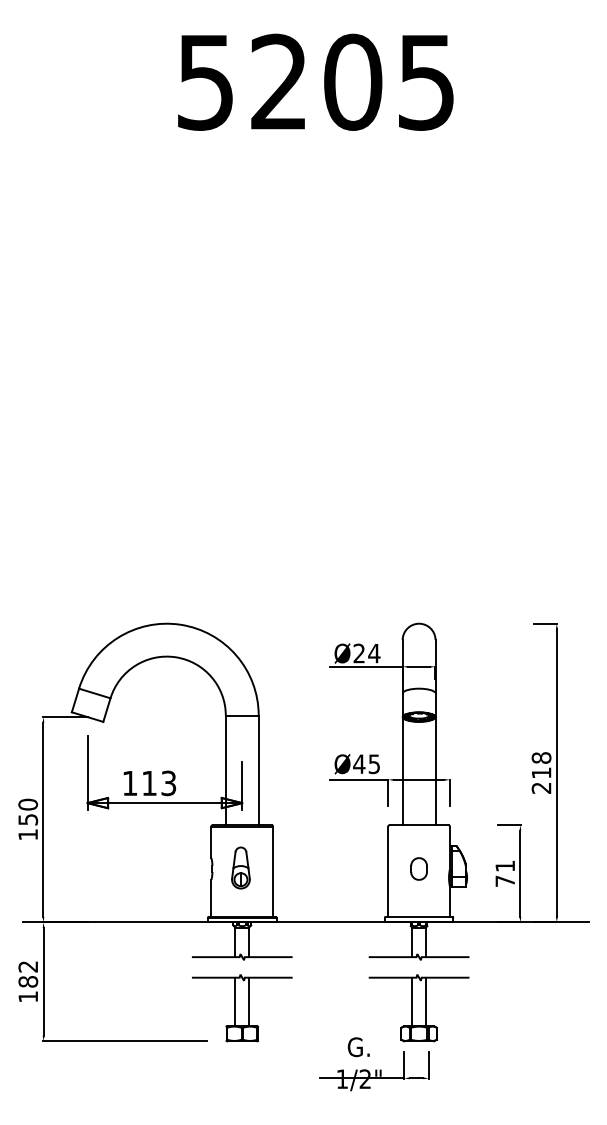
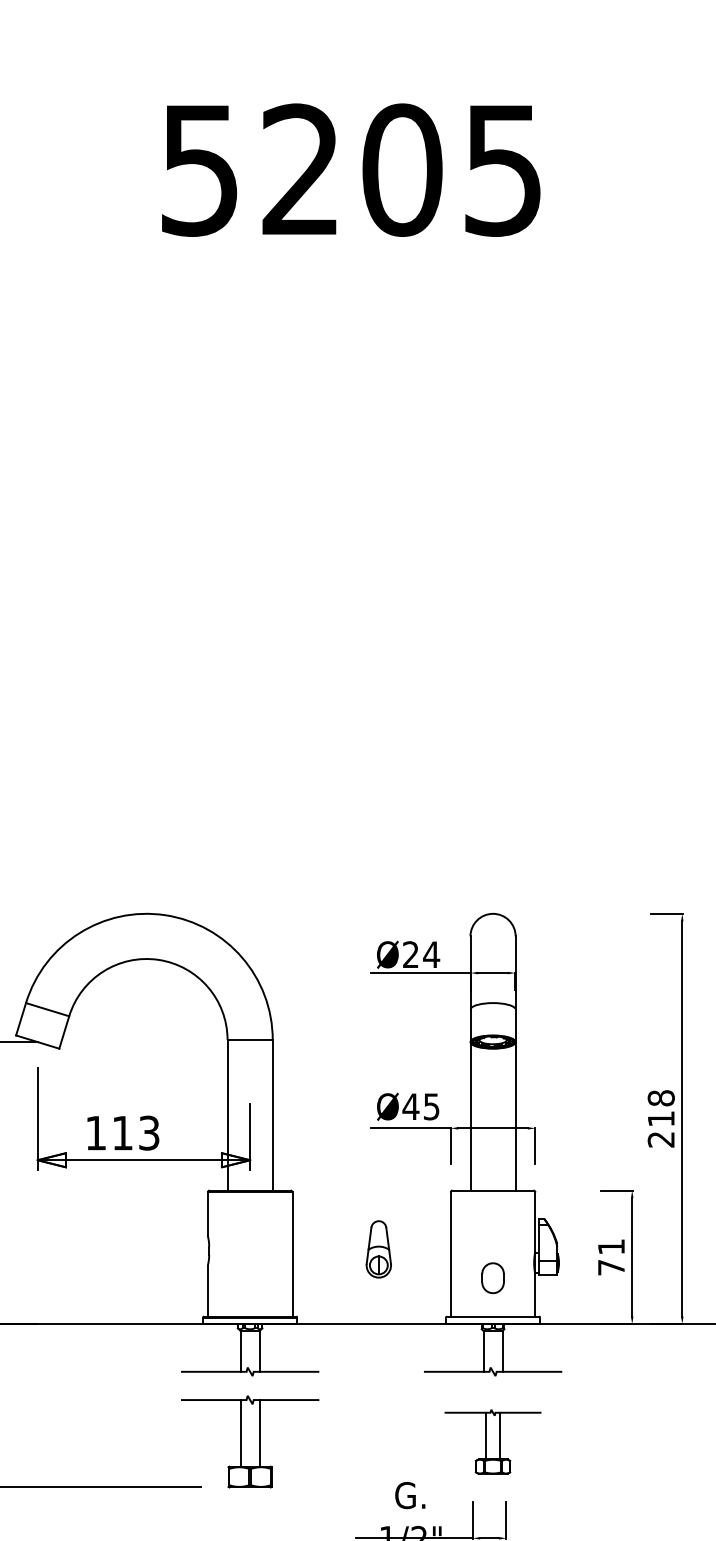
part: (240, 867) -> (378, 1248), moved
part: (418, 868) -> (492, 1277), moved
part: (418, 1008) -> (492, 1442), size x0.7

